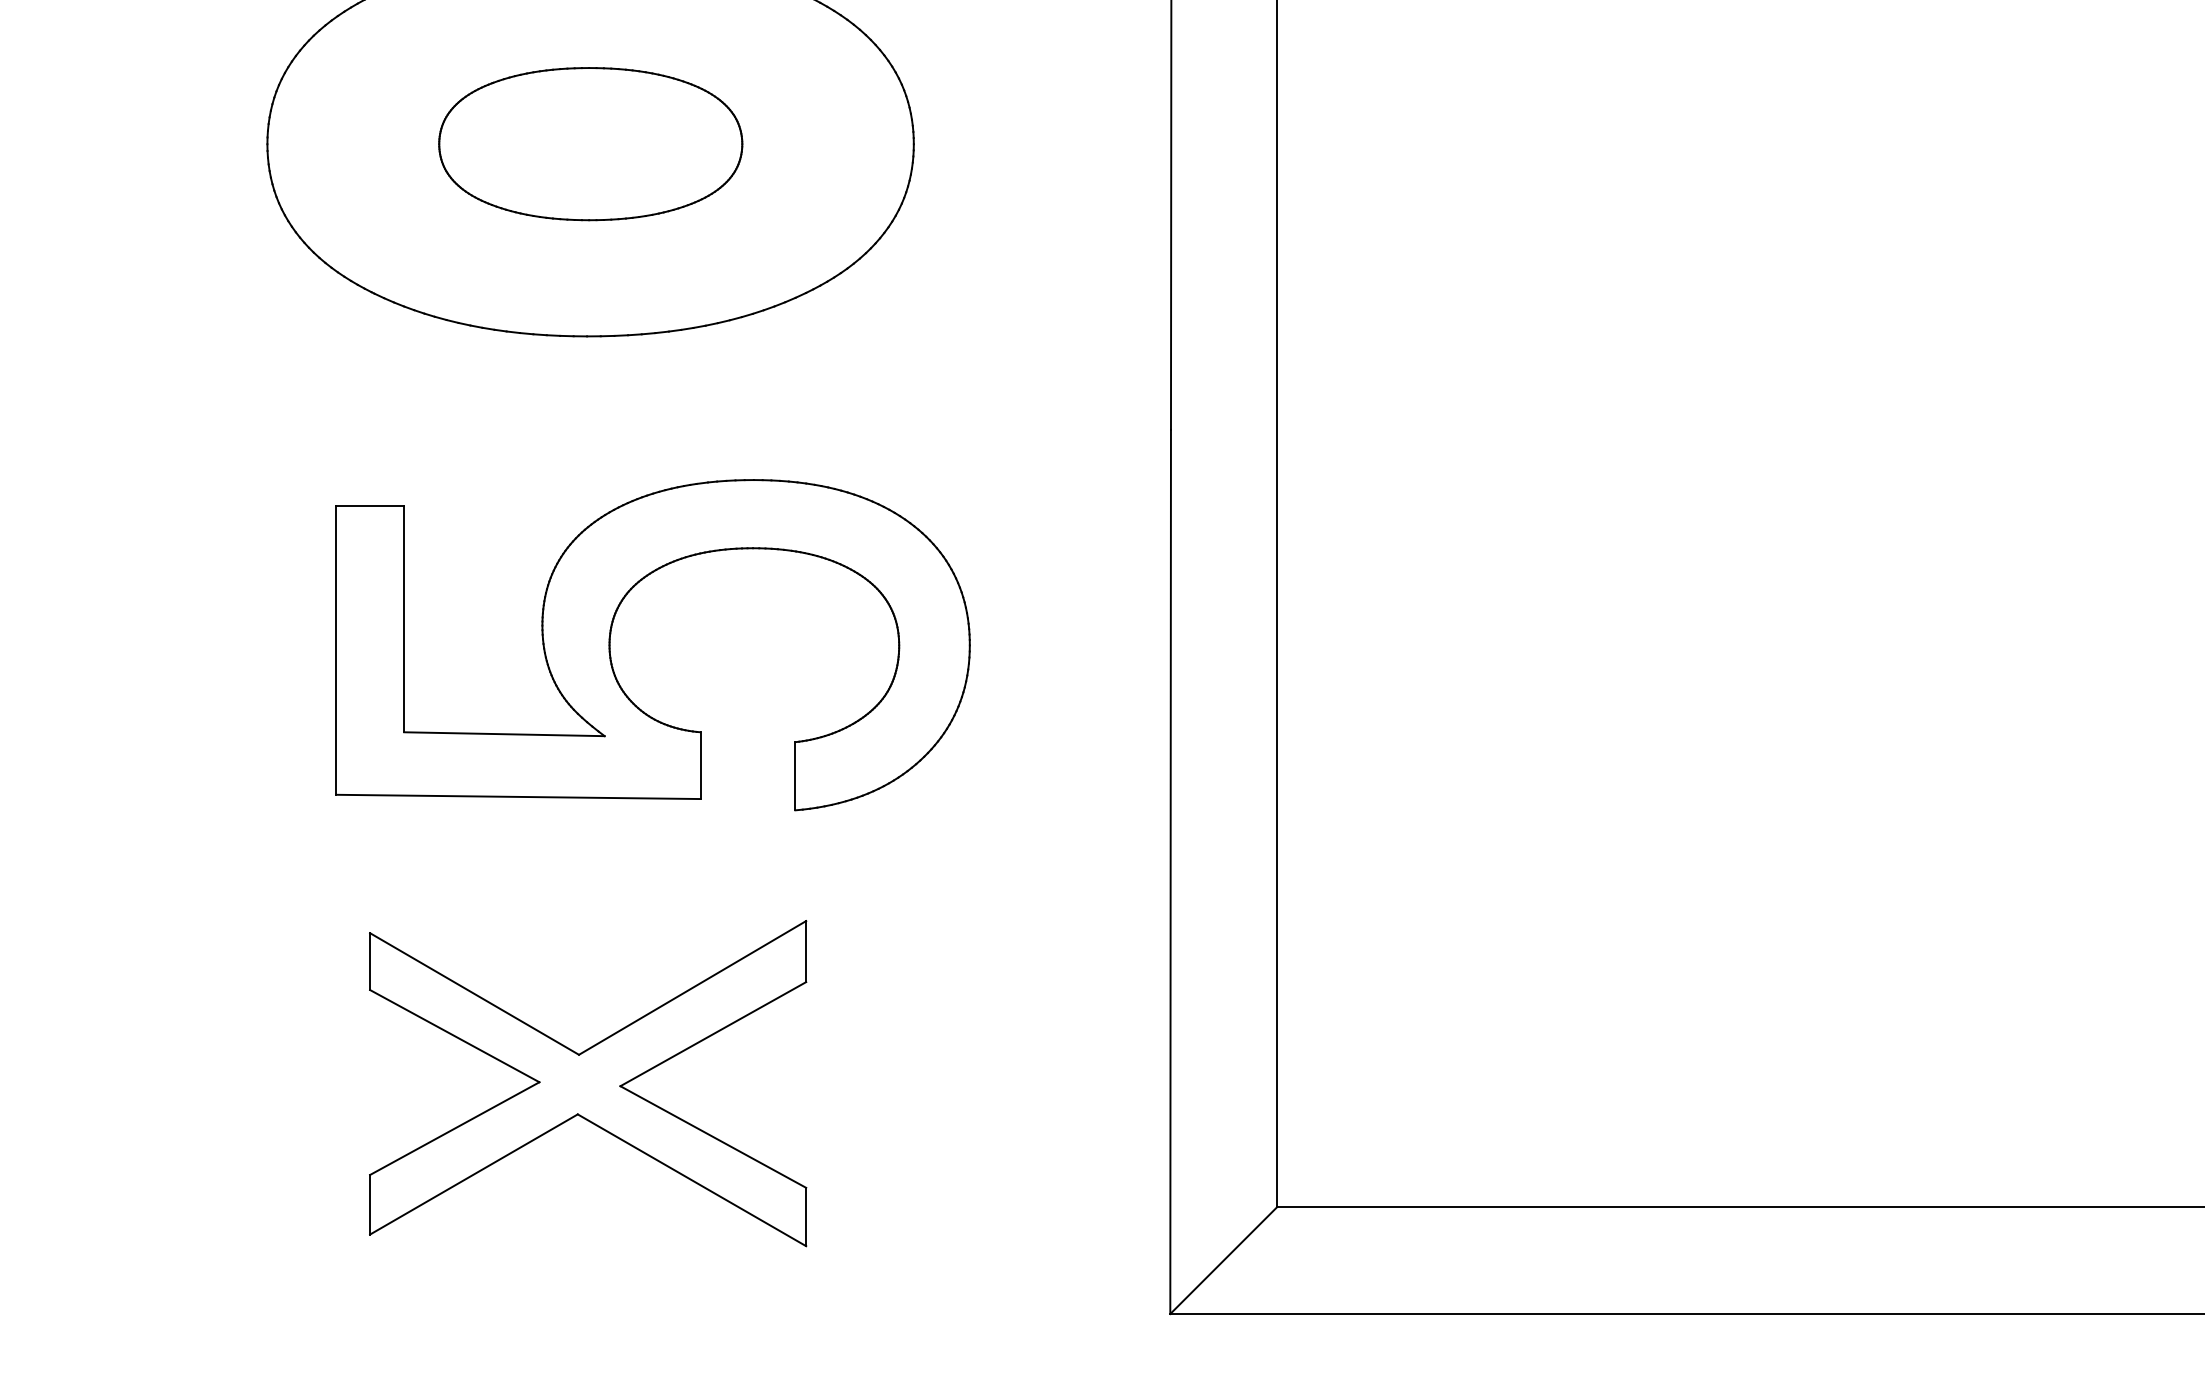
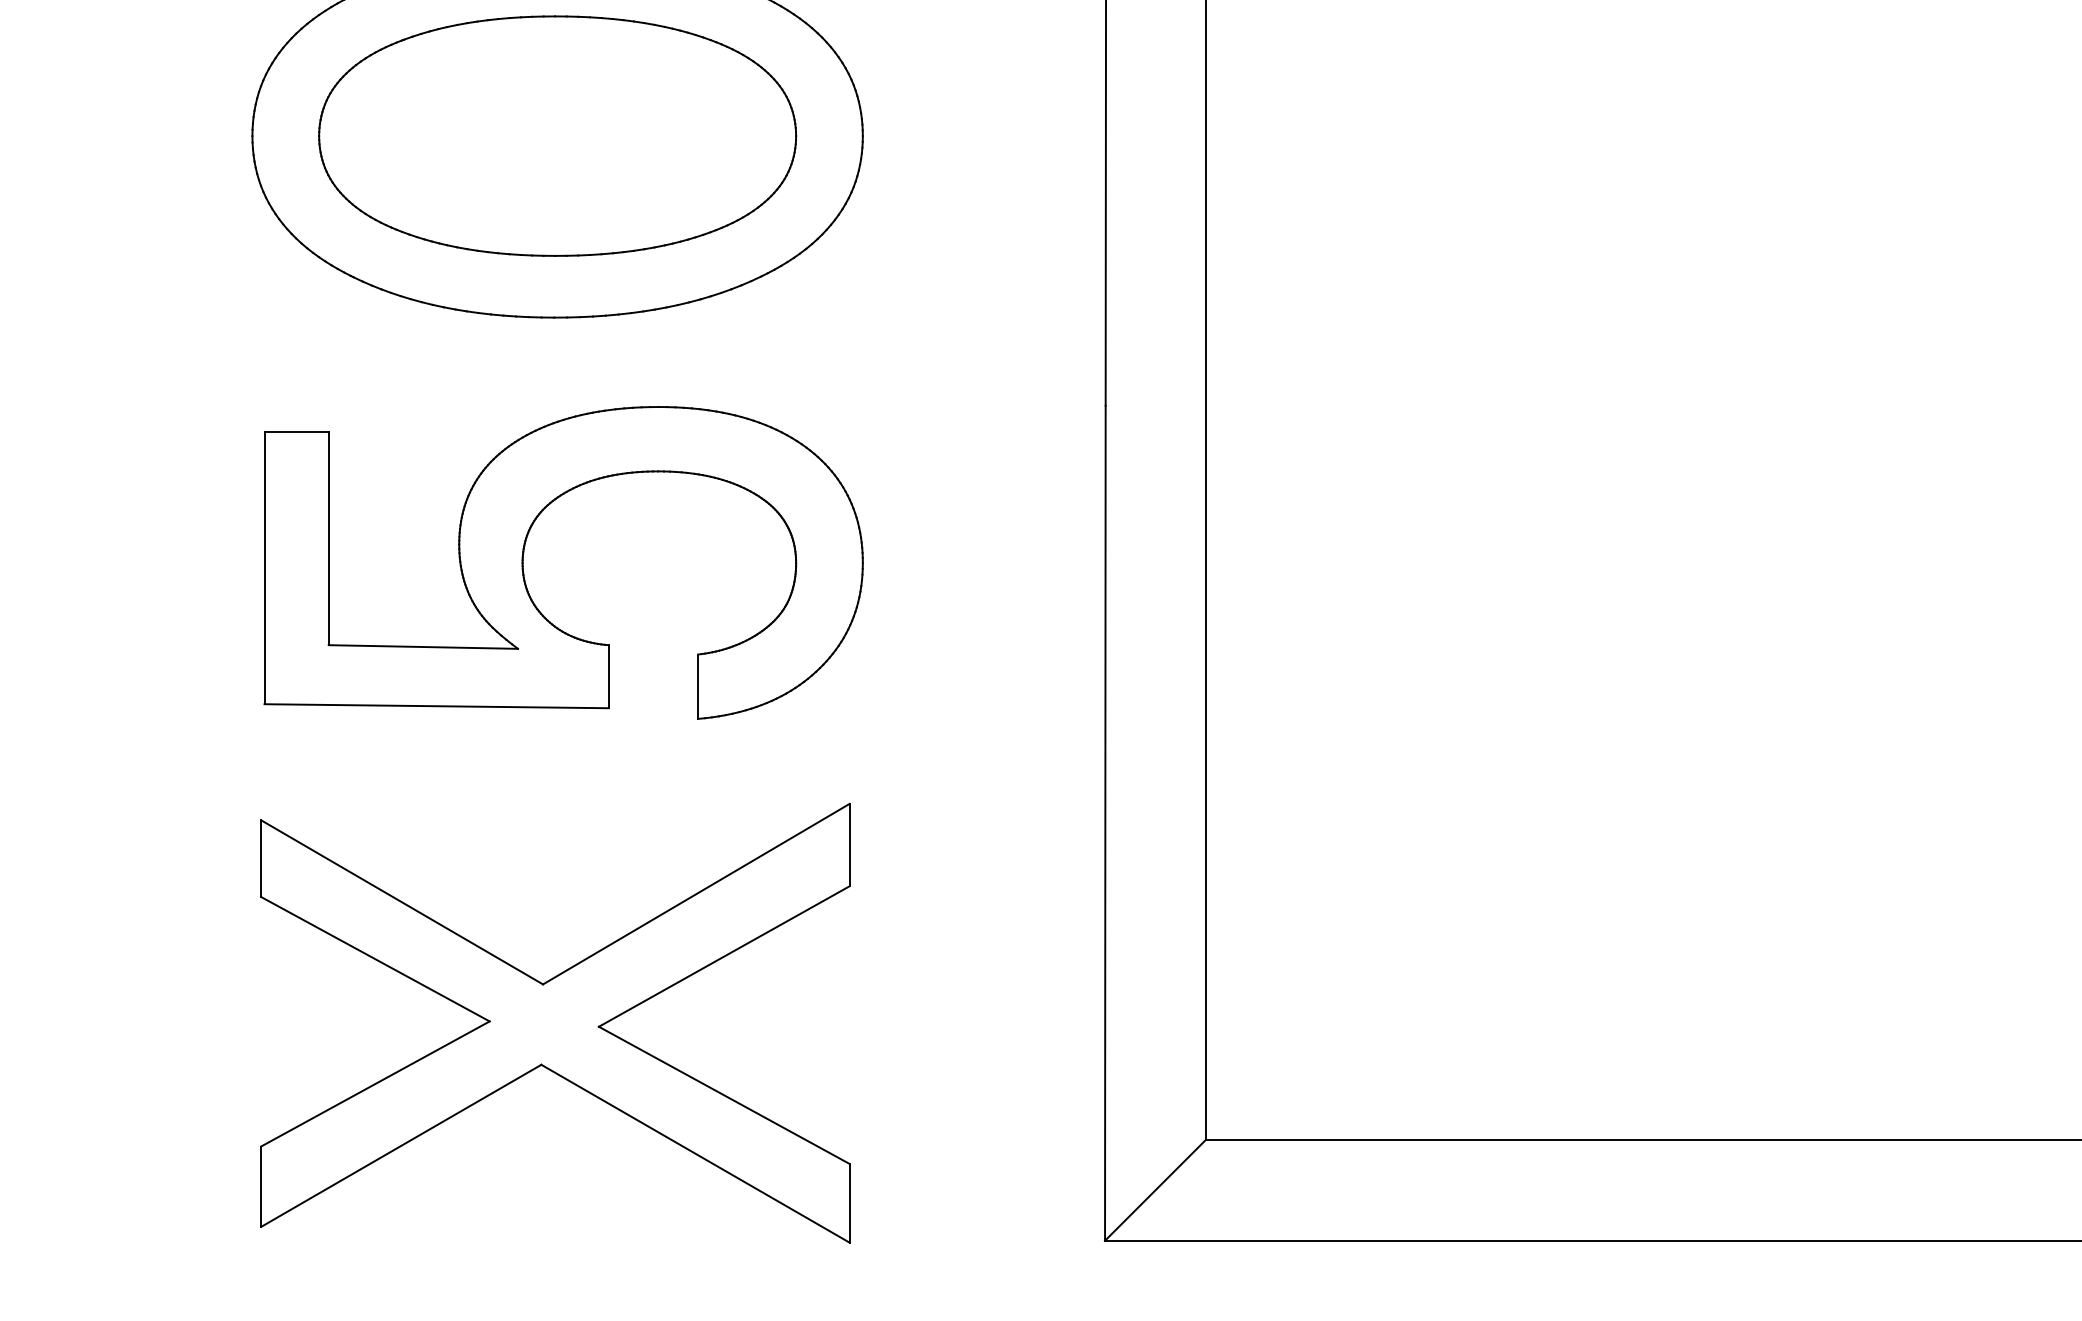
part: (590, 143) -> (557, 135), size x1.67
part: (610, 645) -> (523, 563), moved
part: (587, 1083) -> (554, 1023), size x1.43

